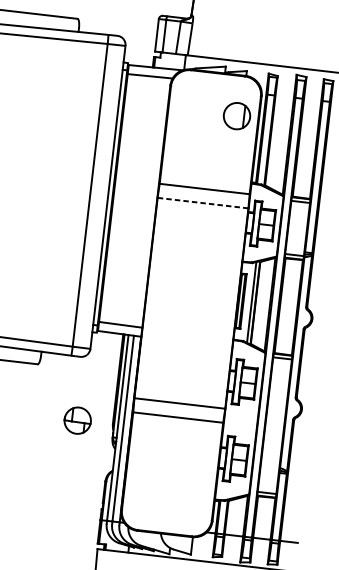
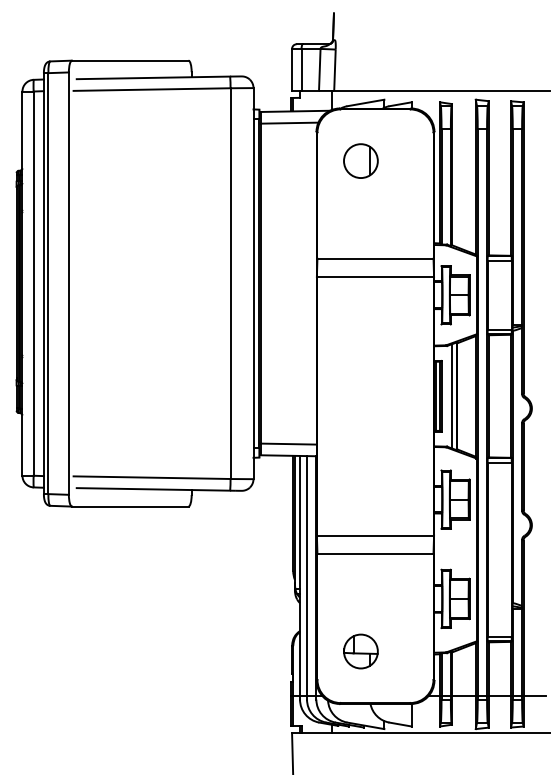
part: (236, 115) -> (360, 160), moved
line: (203, 202) -> (375, 276), dashed -> solid
part: (77, 420) -> (360, 651), moved

